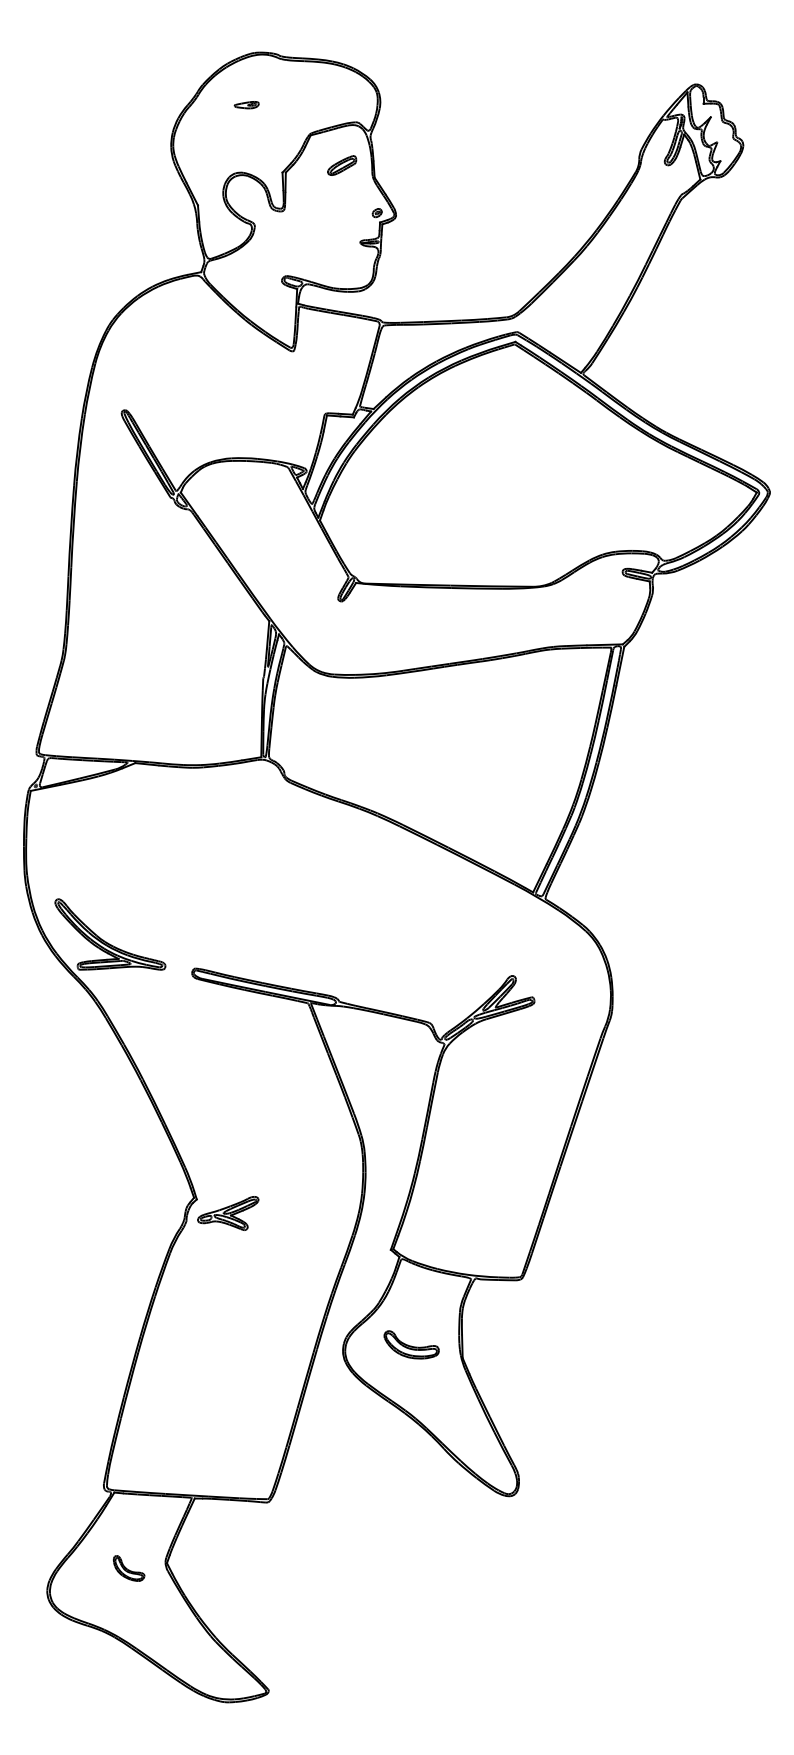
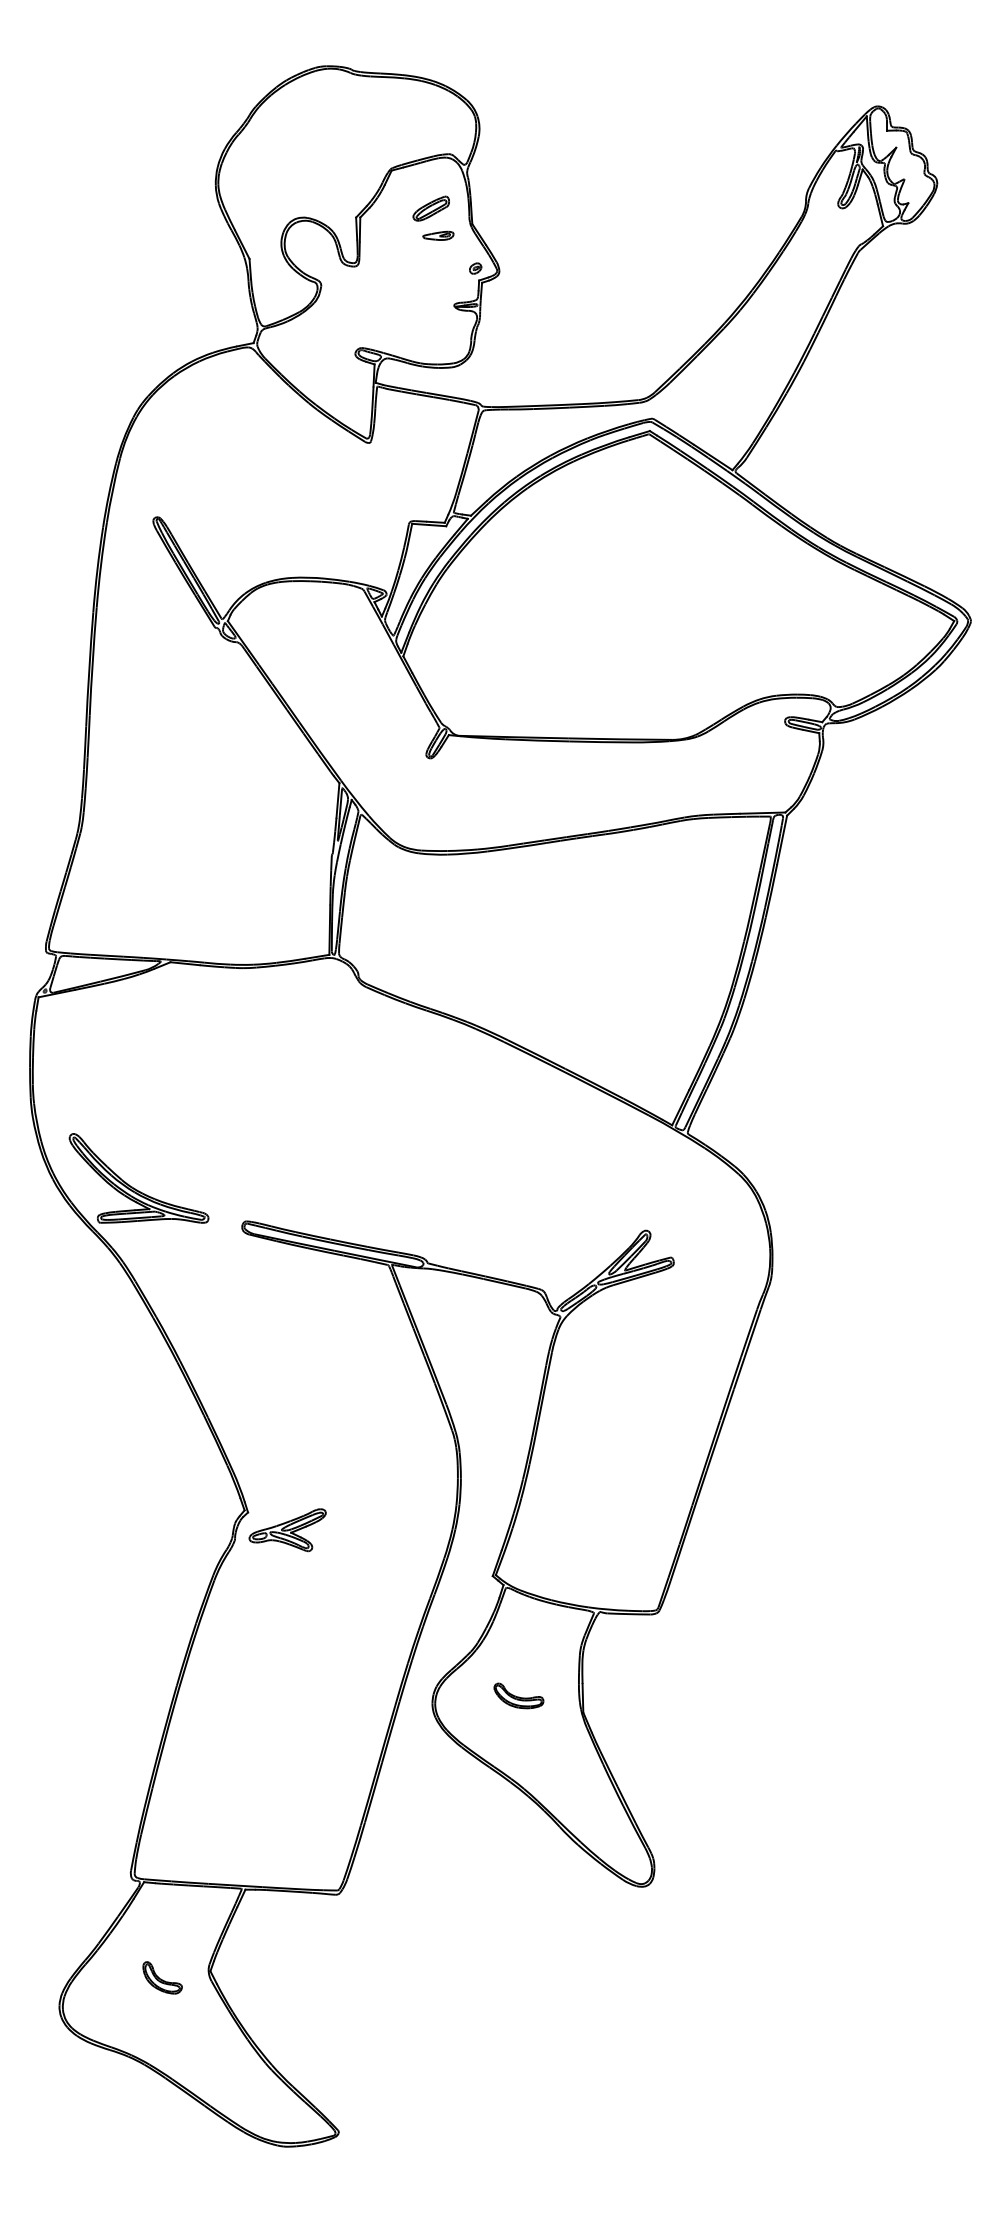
part: (246, 105) -> (438, 236), moved
part: (411, 1344) -> (518, 1695), size x0.71

